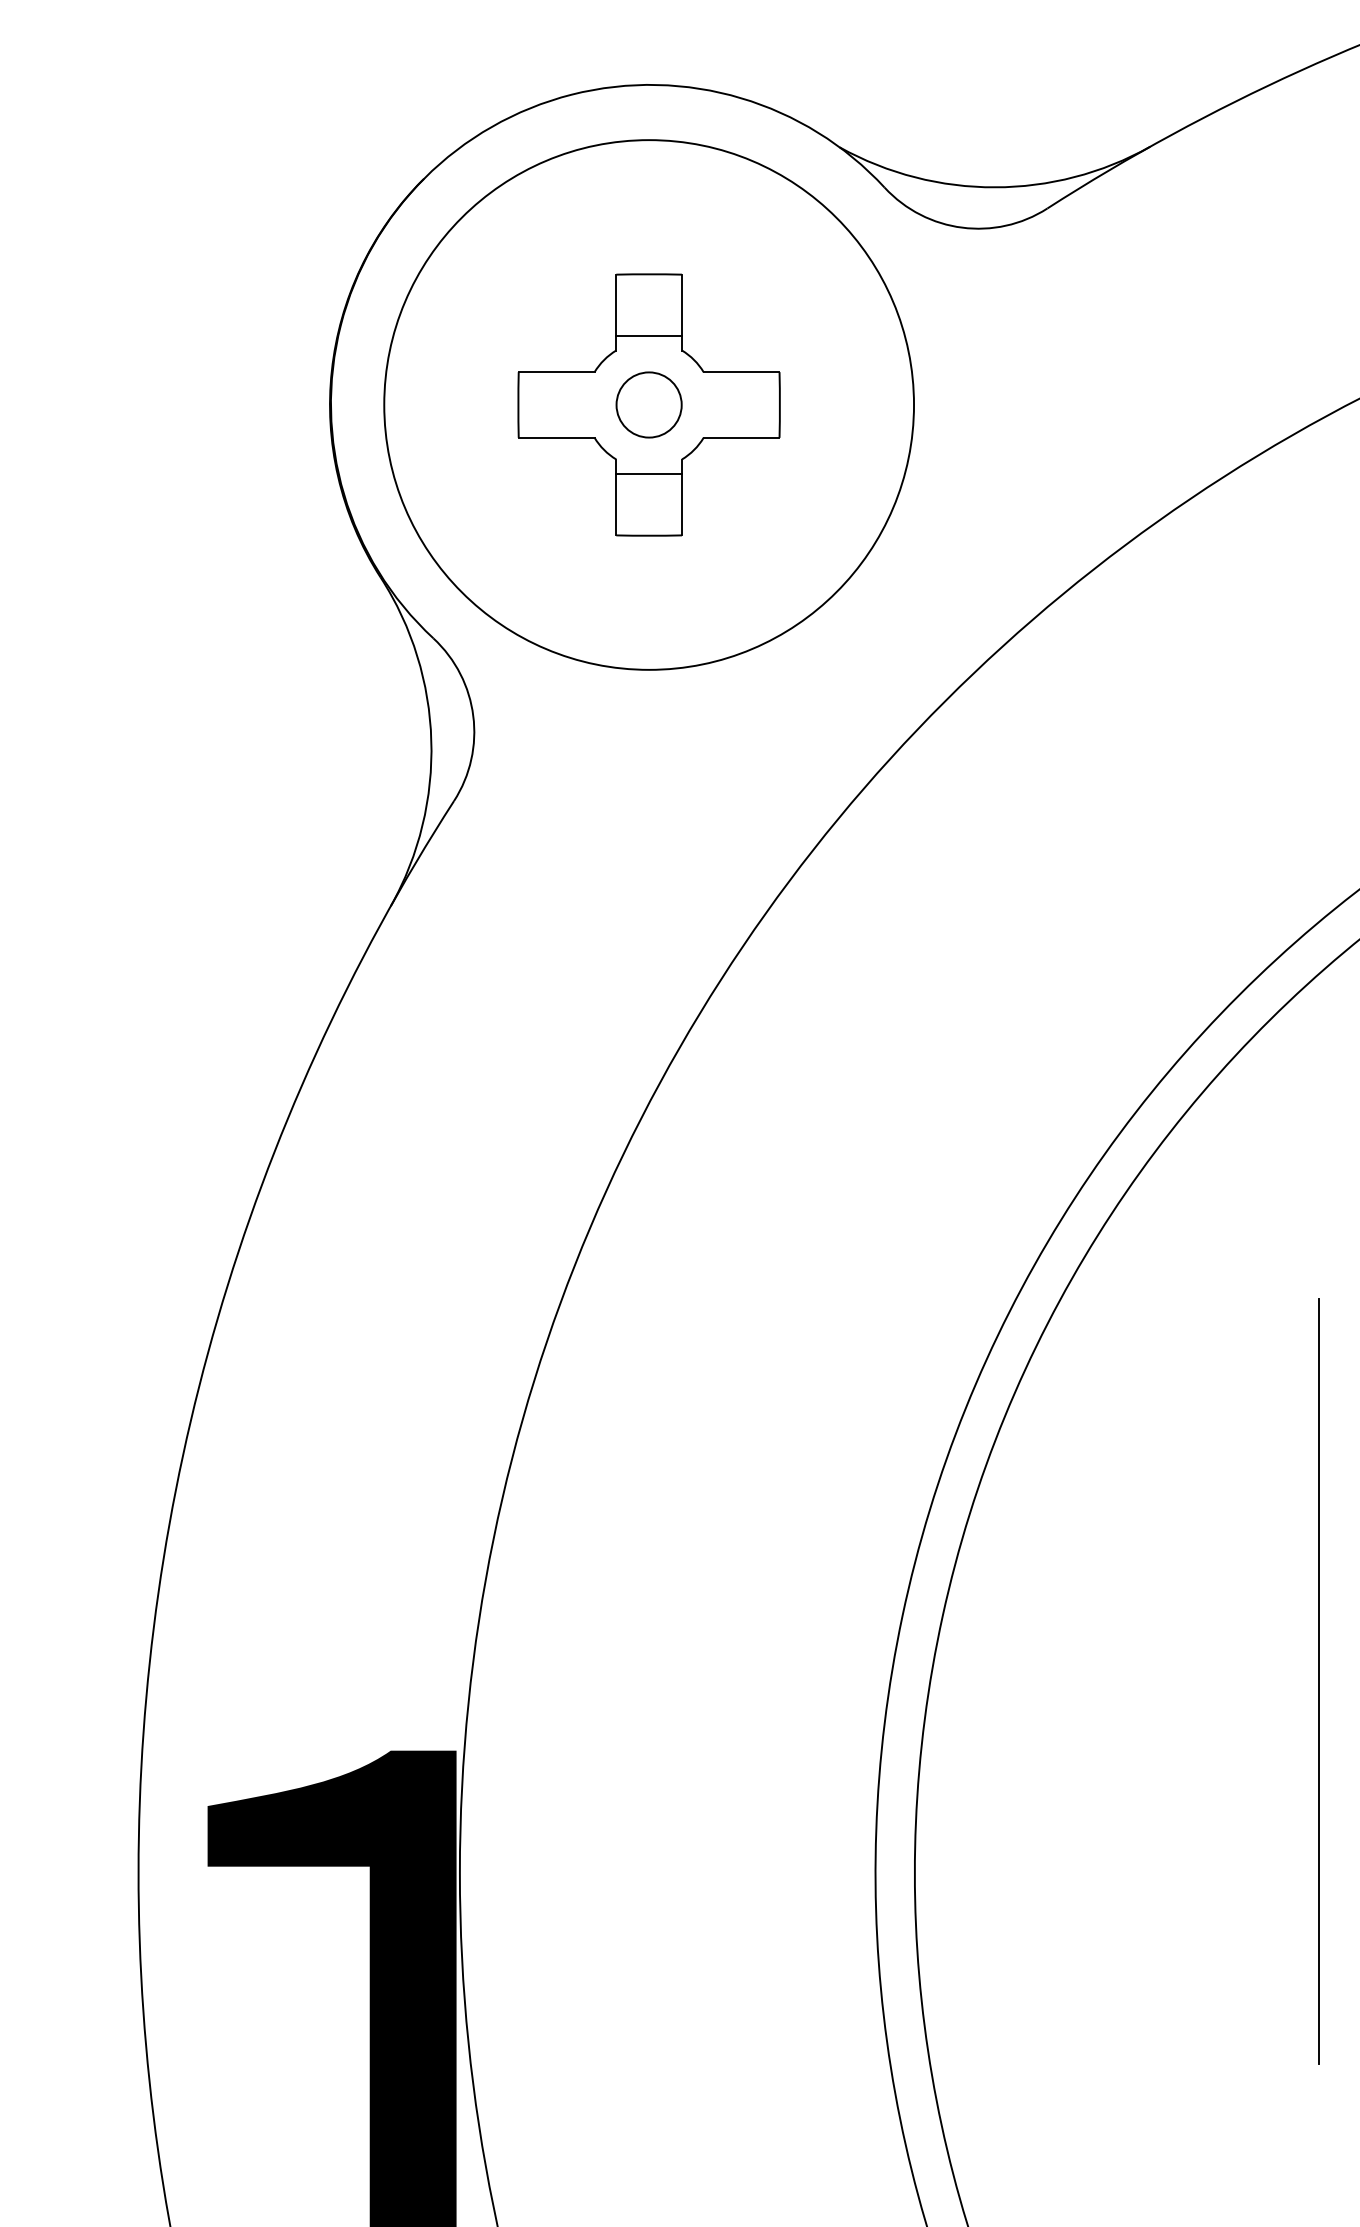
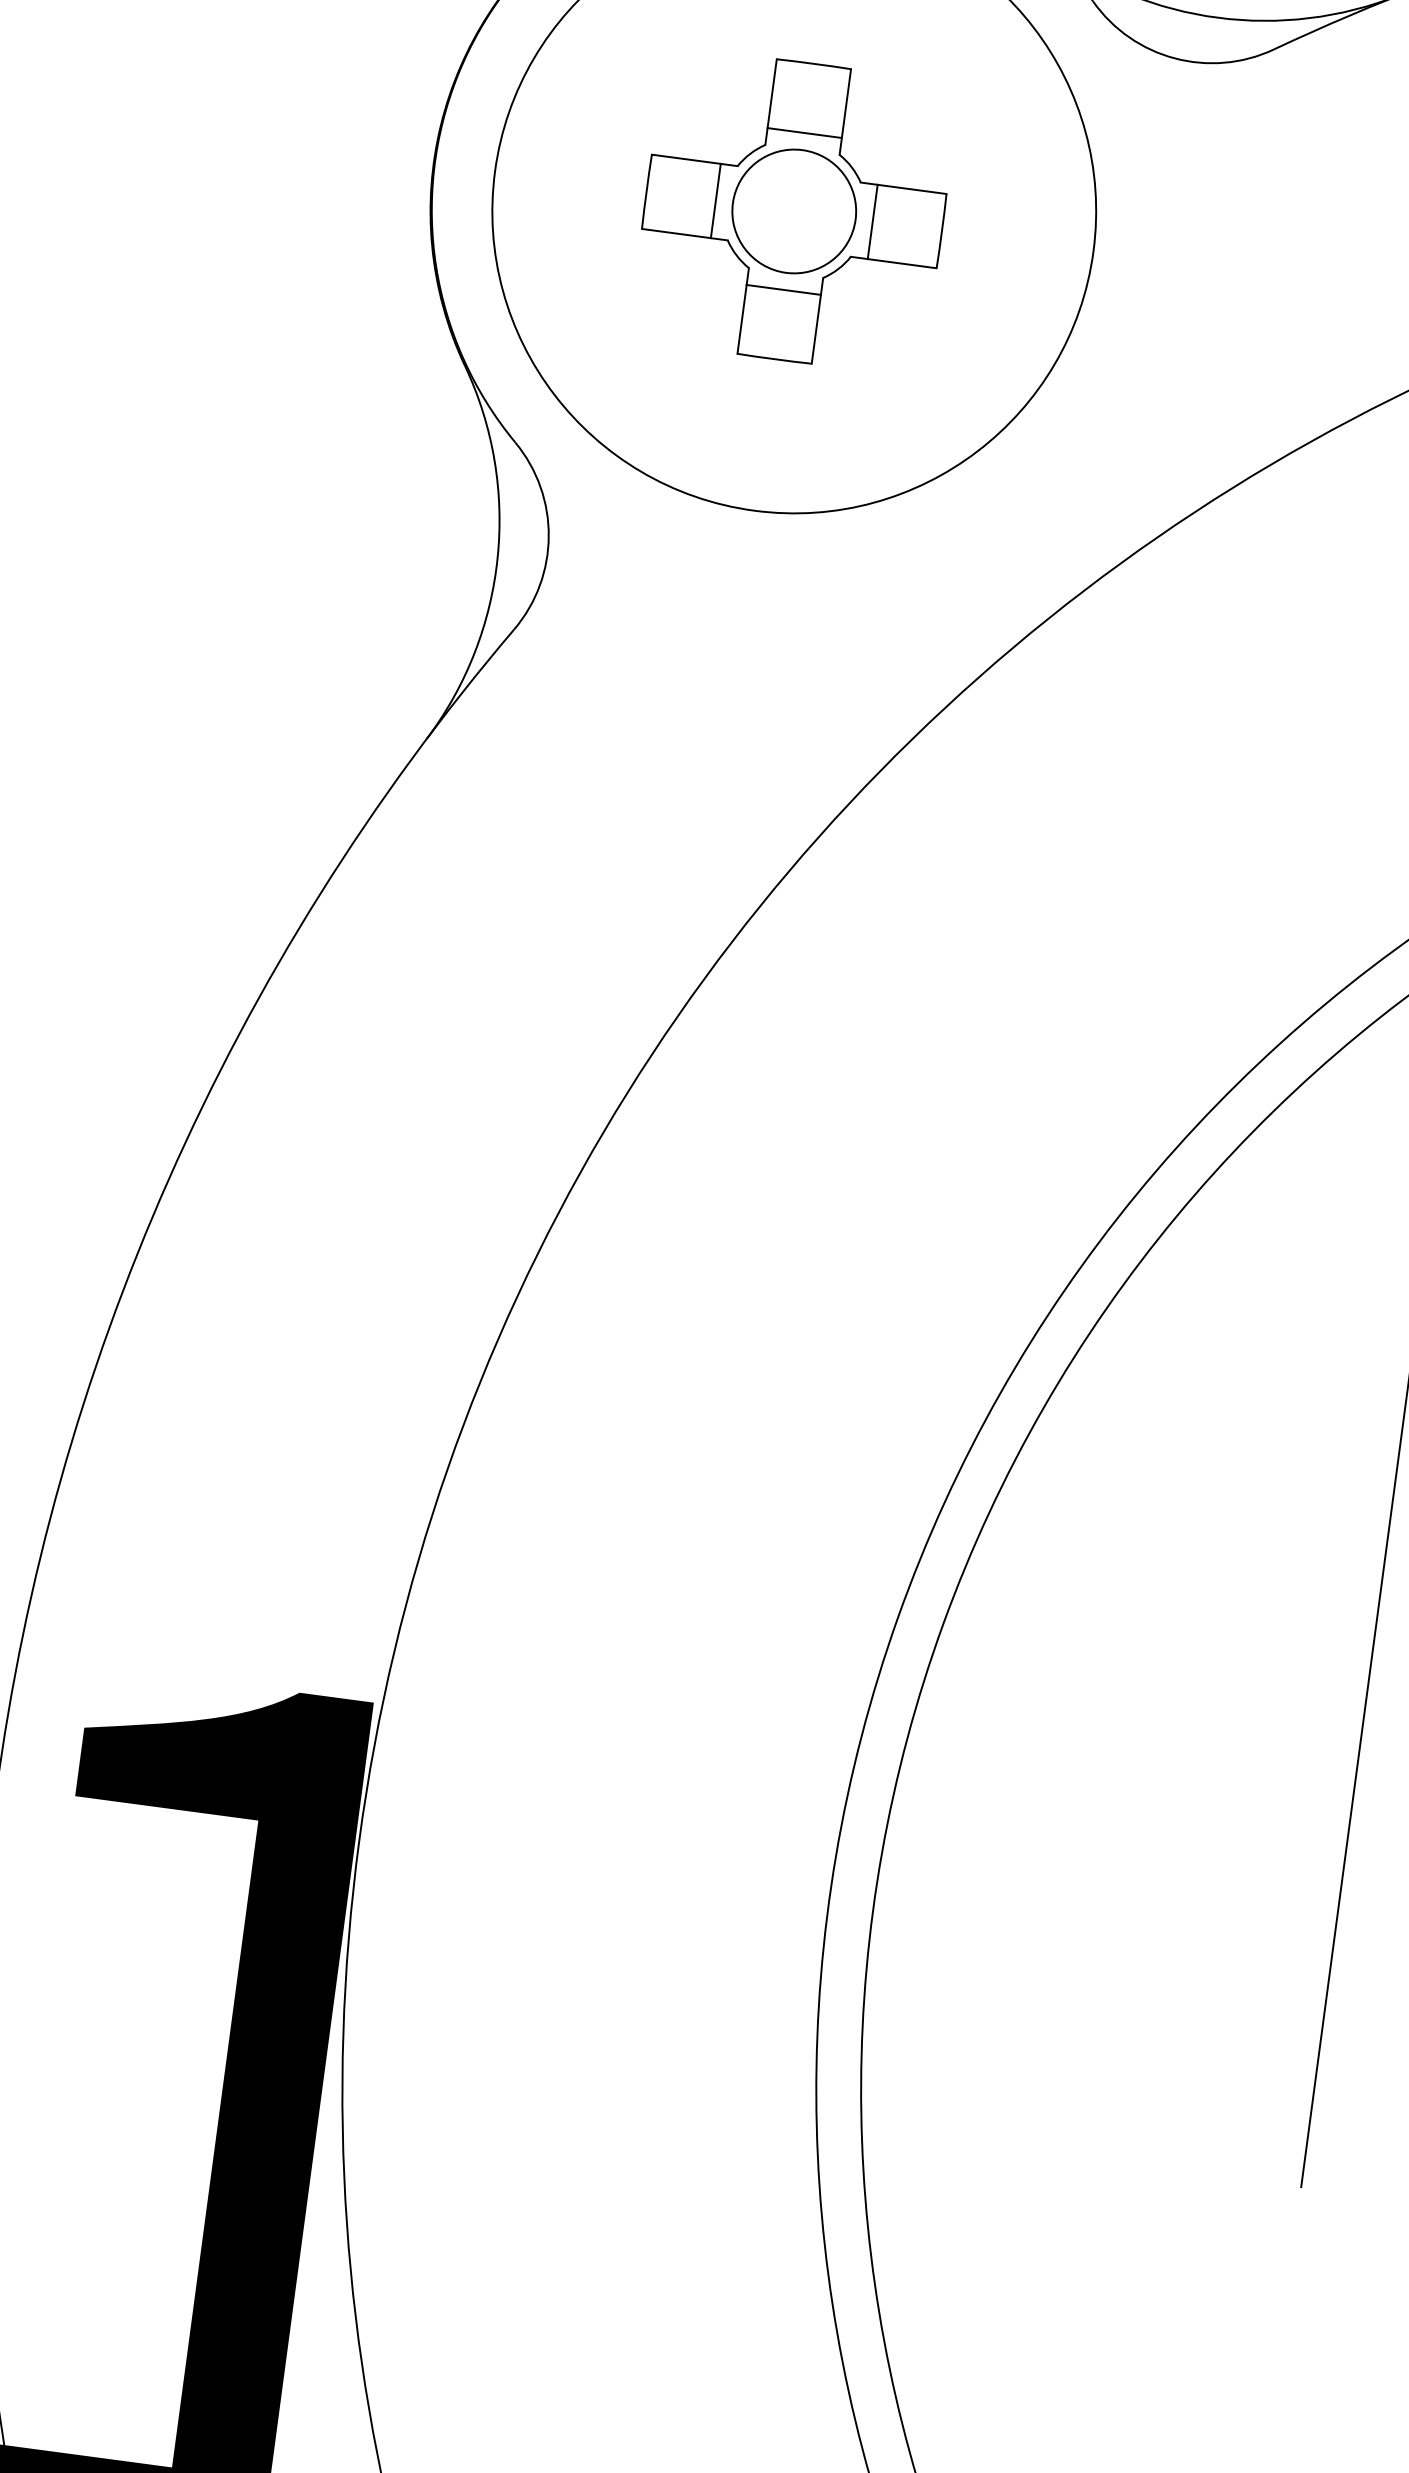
line: (579, 404) -> (715, 200), added
circle: (648, 404) -> (793, 210), size x1.67
line: (718, 404) -> (872, 221), added

